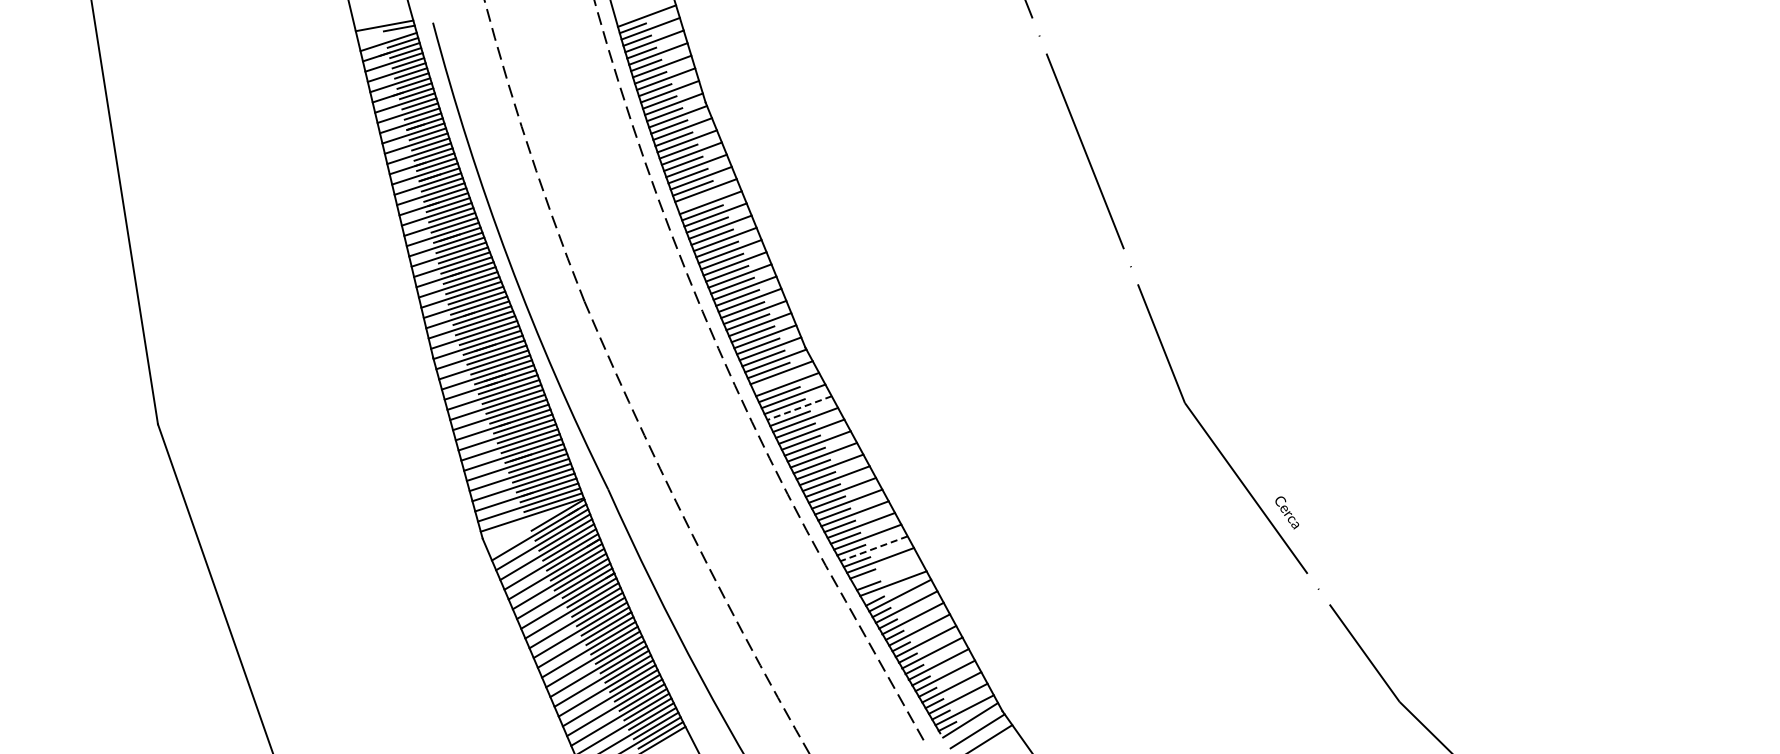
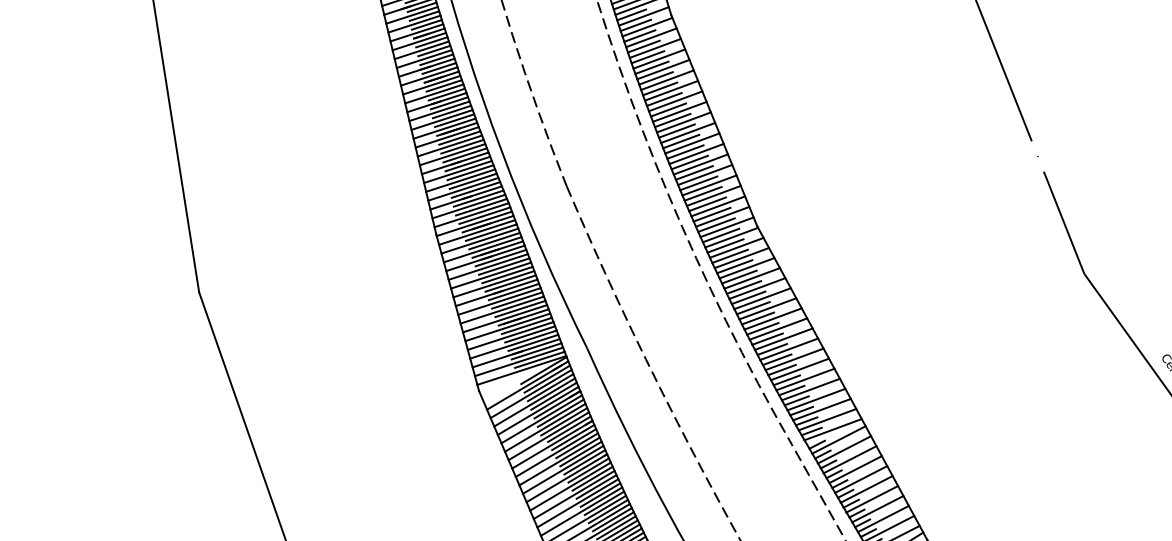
line: (697, 200) -> (664, 99), added
line: (773, 382) -> (729, 256), added
line: (799, 408) -> (752, 278), dashed -> solid
line: (874, 548) -> (816, 399), dashed -> solid
line: (886, 571) -> (827, 419), added

